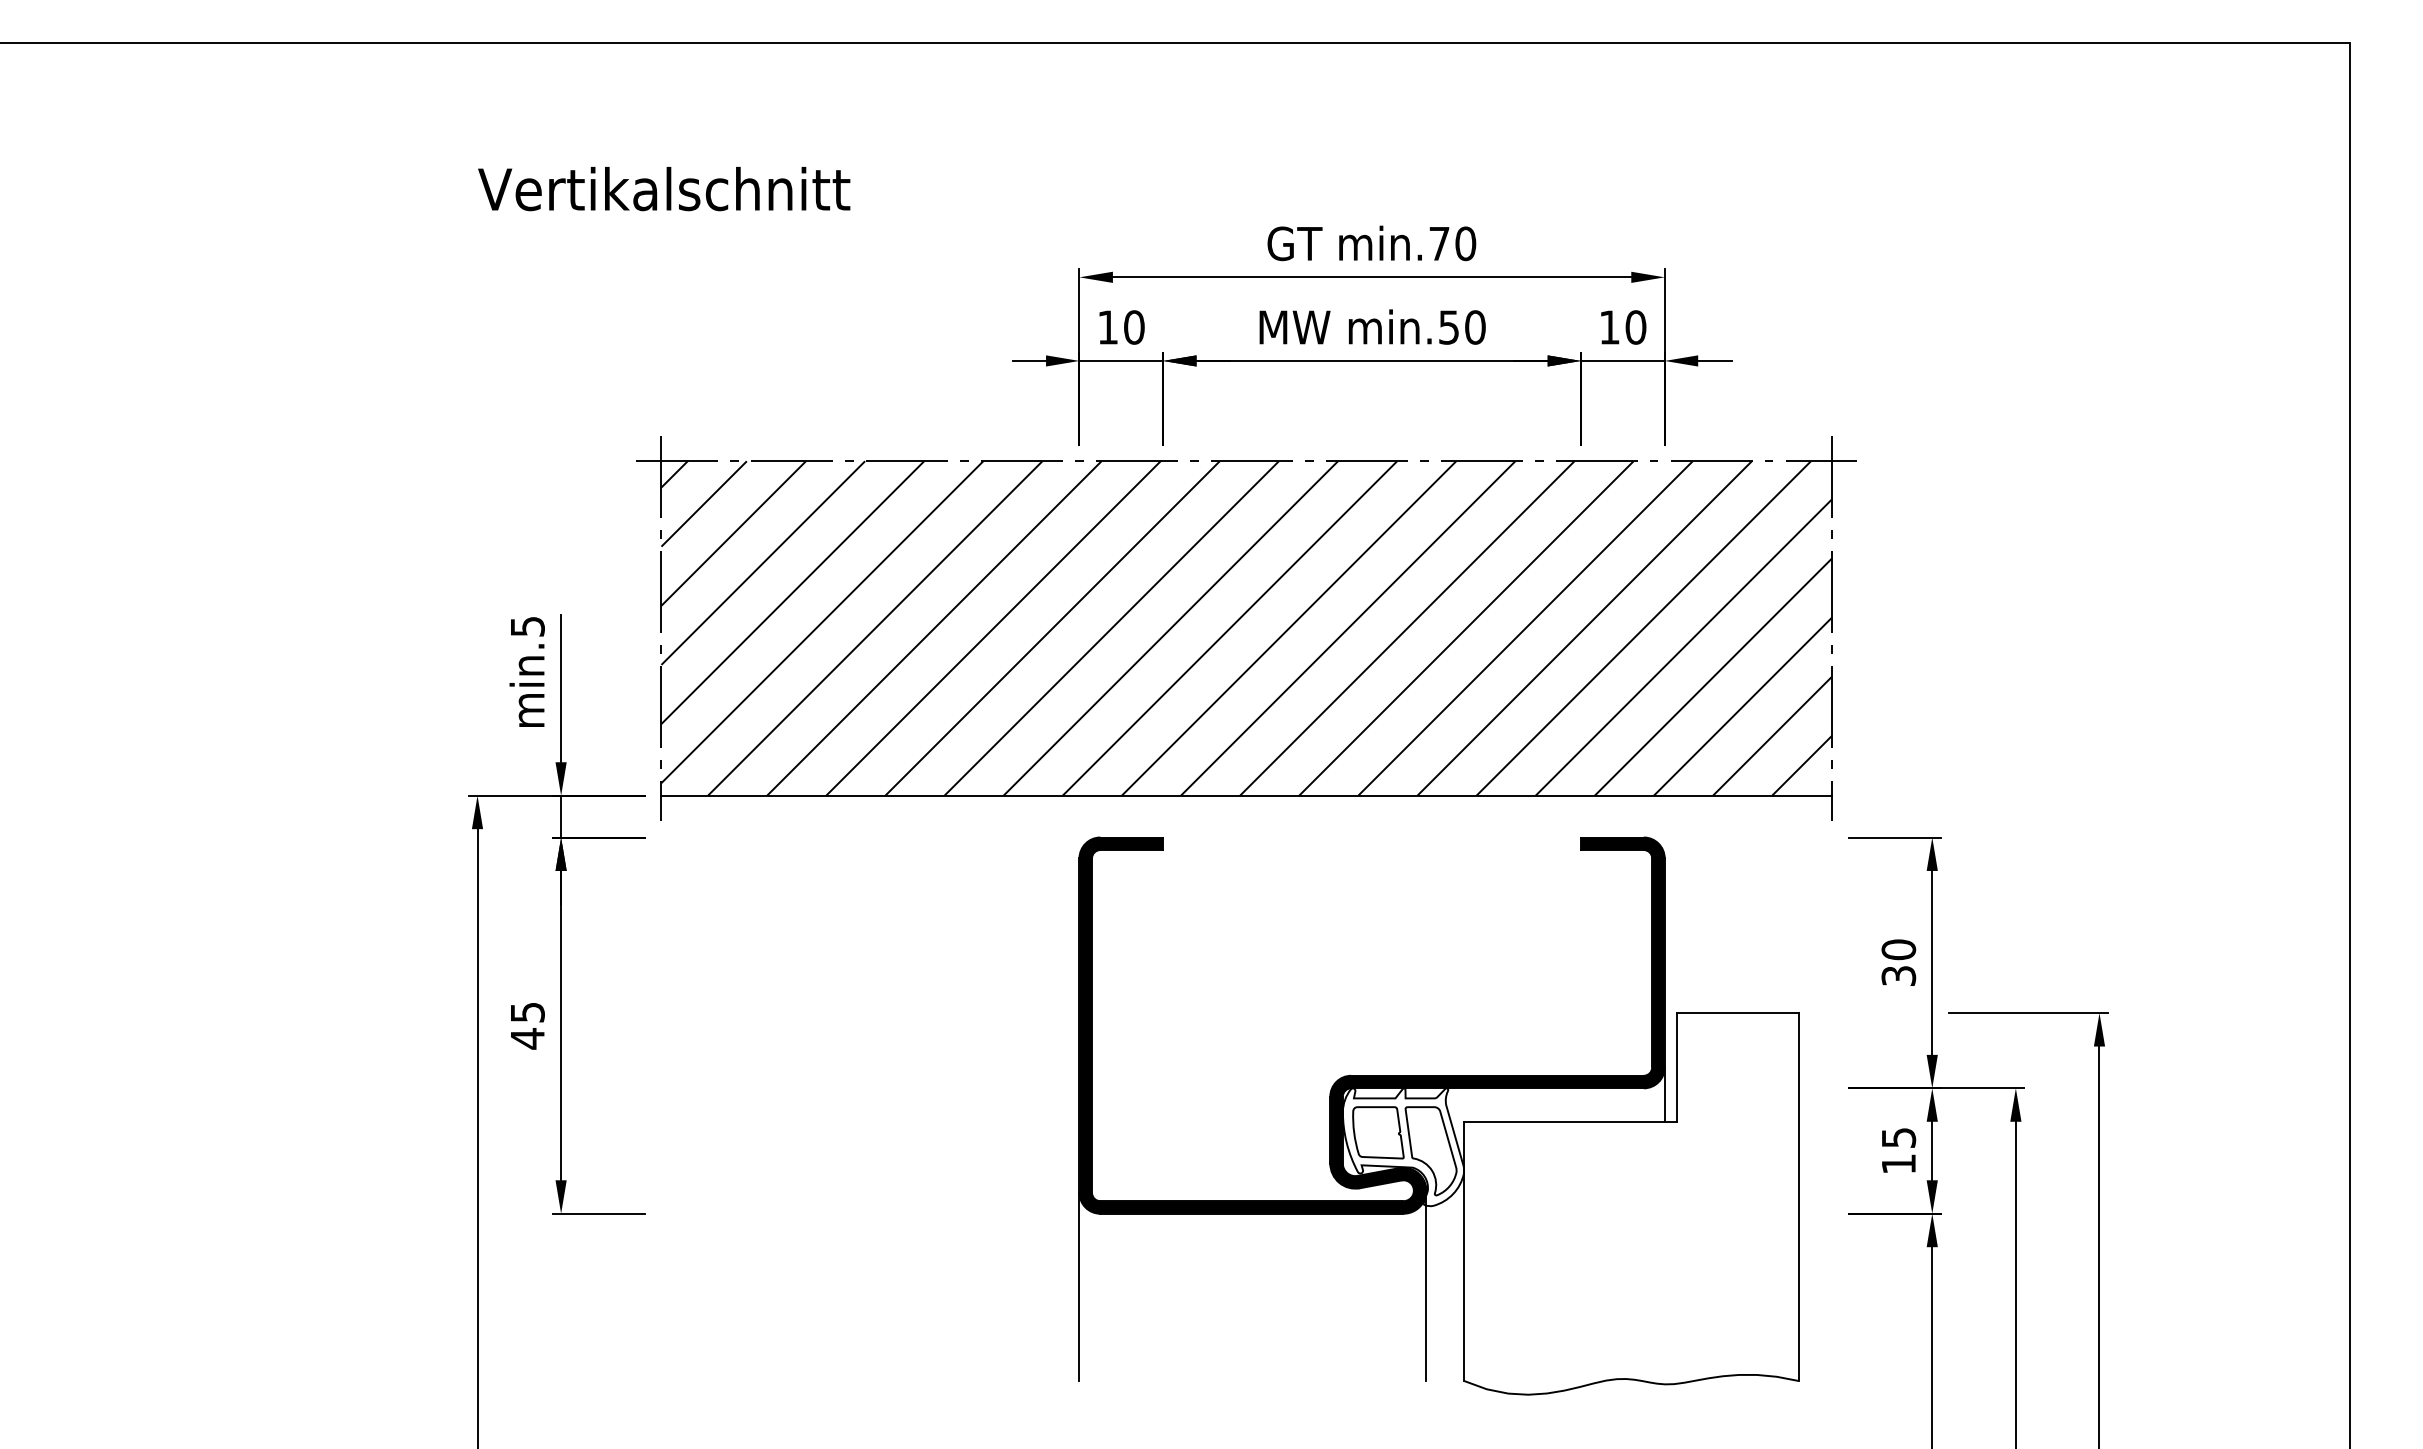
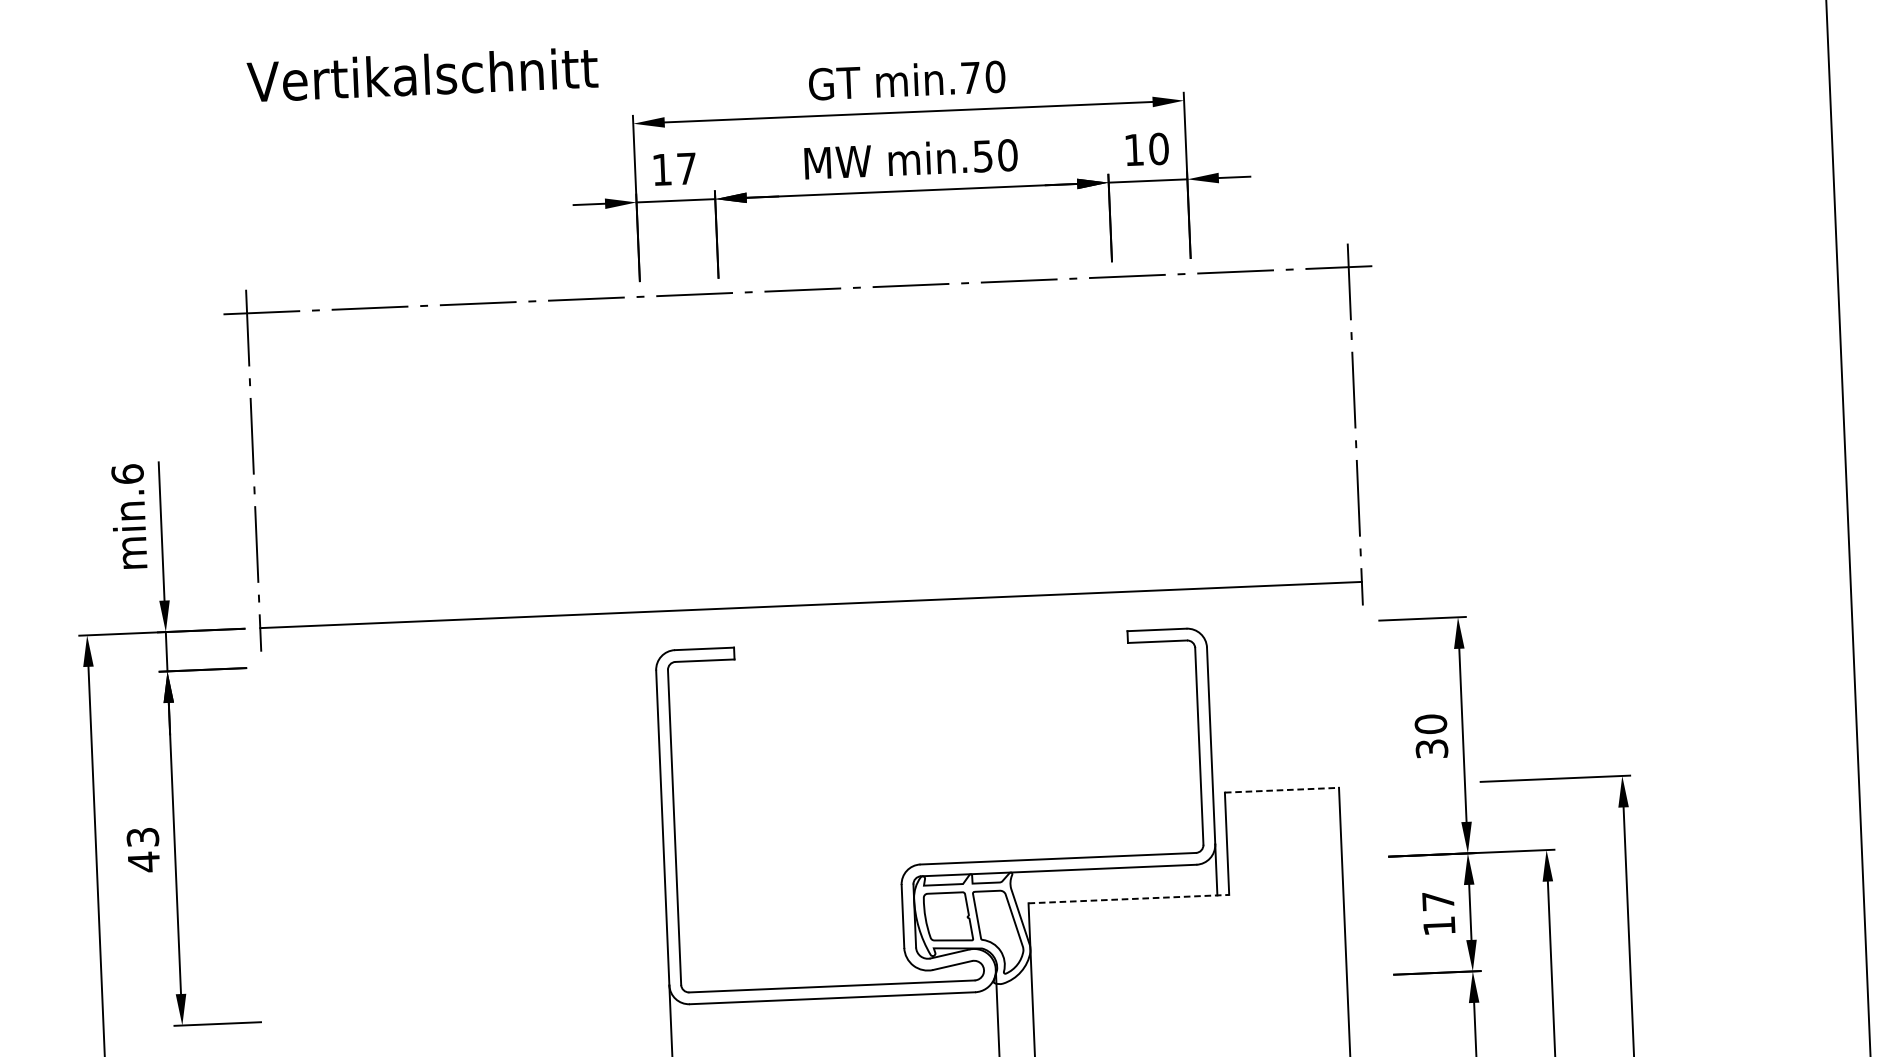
text: (664, 189) -> (422, 75), moved
text: (1134, 327) -> (687, 168), 10 -> 17
text: (527, 626) -> (127, 474), min.5 -> min.6
hatch: (1246, 628) -> (804, 447), removed
text: (527, 1011) -> (142, 836), 45 -> 43
line: (1737, 1013) -> (1281, 790), solid -> dashed
fill: (1371, 1025) -> (937, 816), removed
line: (1570, 1121) -> (1128, 898), solid -> dashed
text: (1899, 1137) -> (1438, 900), 15 -> 17

